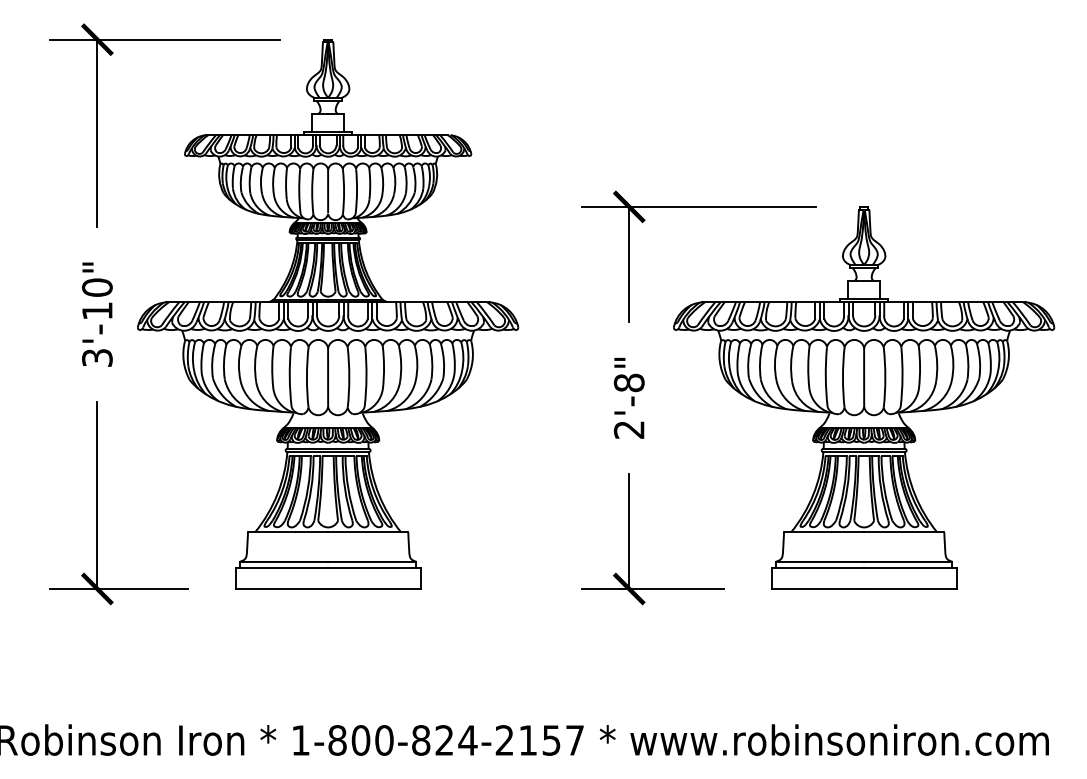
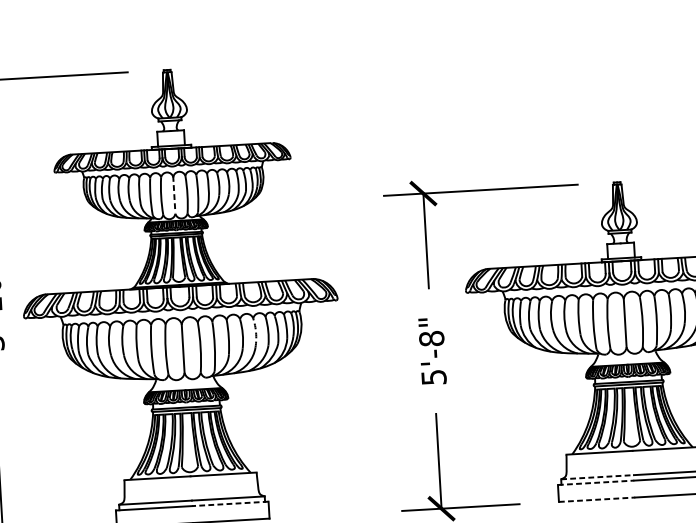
line: (328, 190) -> (174, 194), solid -> dashed
arc: (417, 363) -> (256, 332), solid -> dashed
text: (628, 429) -> (433, 377), 2'-8" -> 5'-8"
line: (820, 561) -> (597, 476), solid -> dashed
line: (373, 568) -> (229, 503), solid -> dashed
line: (818, 568) -> (596, 482), solid -> dashed
line: (818, 589) -> (597, 500), solid -> dashed

